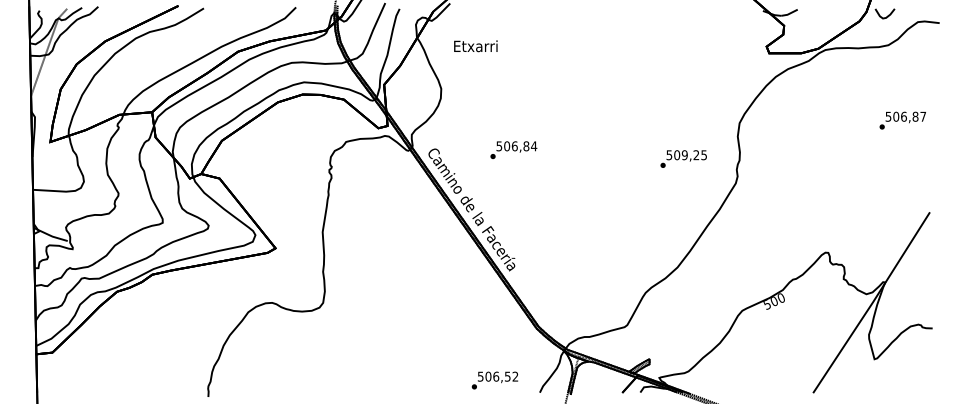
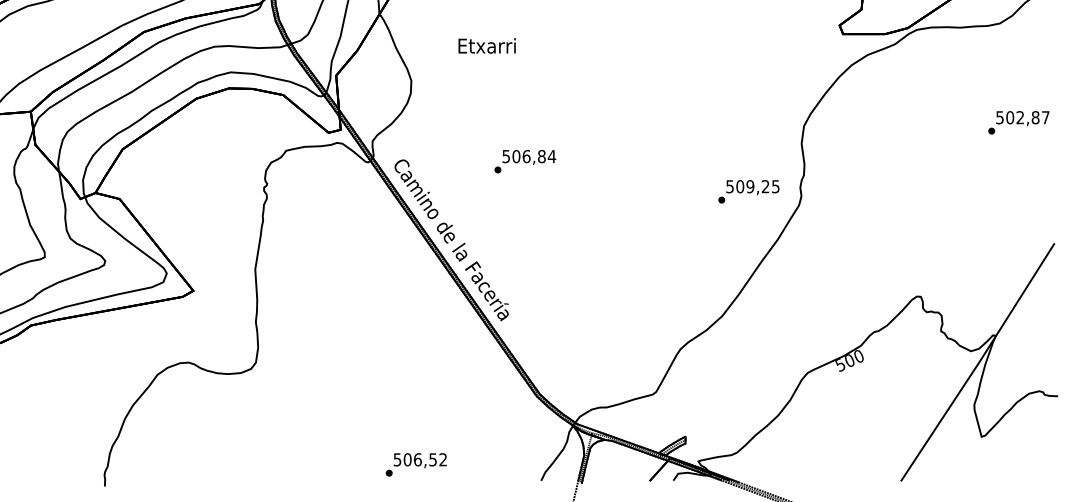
text: (475, 46) -> (486, 46), moved
text: (903, 116) -> (1019, 117), 506,87 -> 502,87
text: (513, 149) -> (524, 160), moved
text: (683, 158) -> (748, 191), moved
text: (494, 380) -> (415, 464), moved

